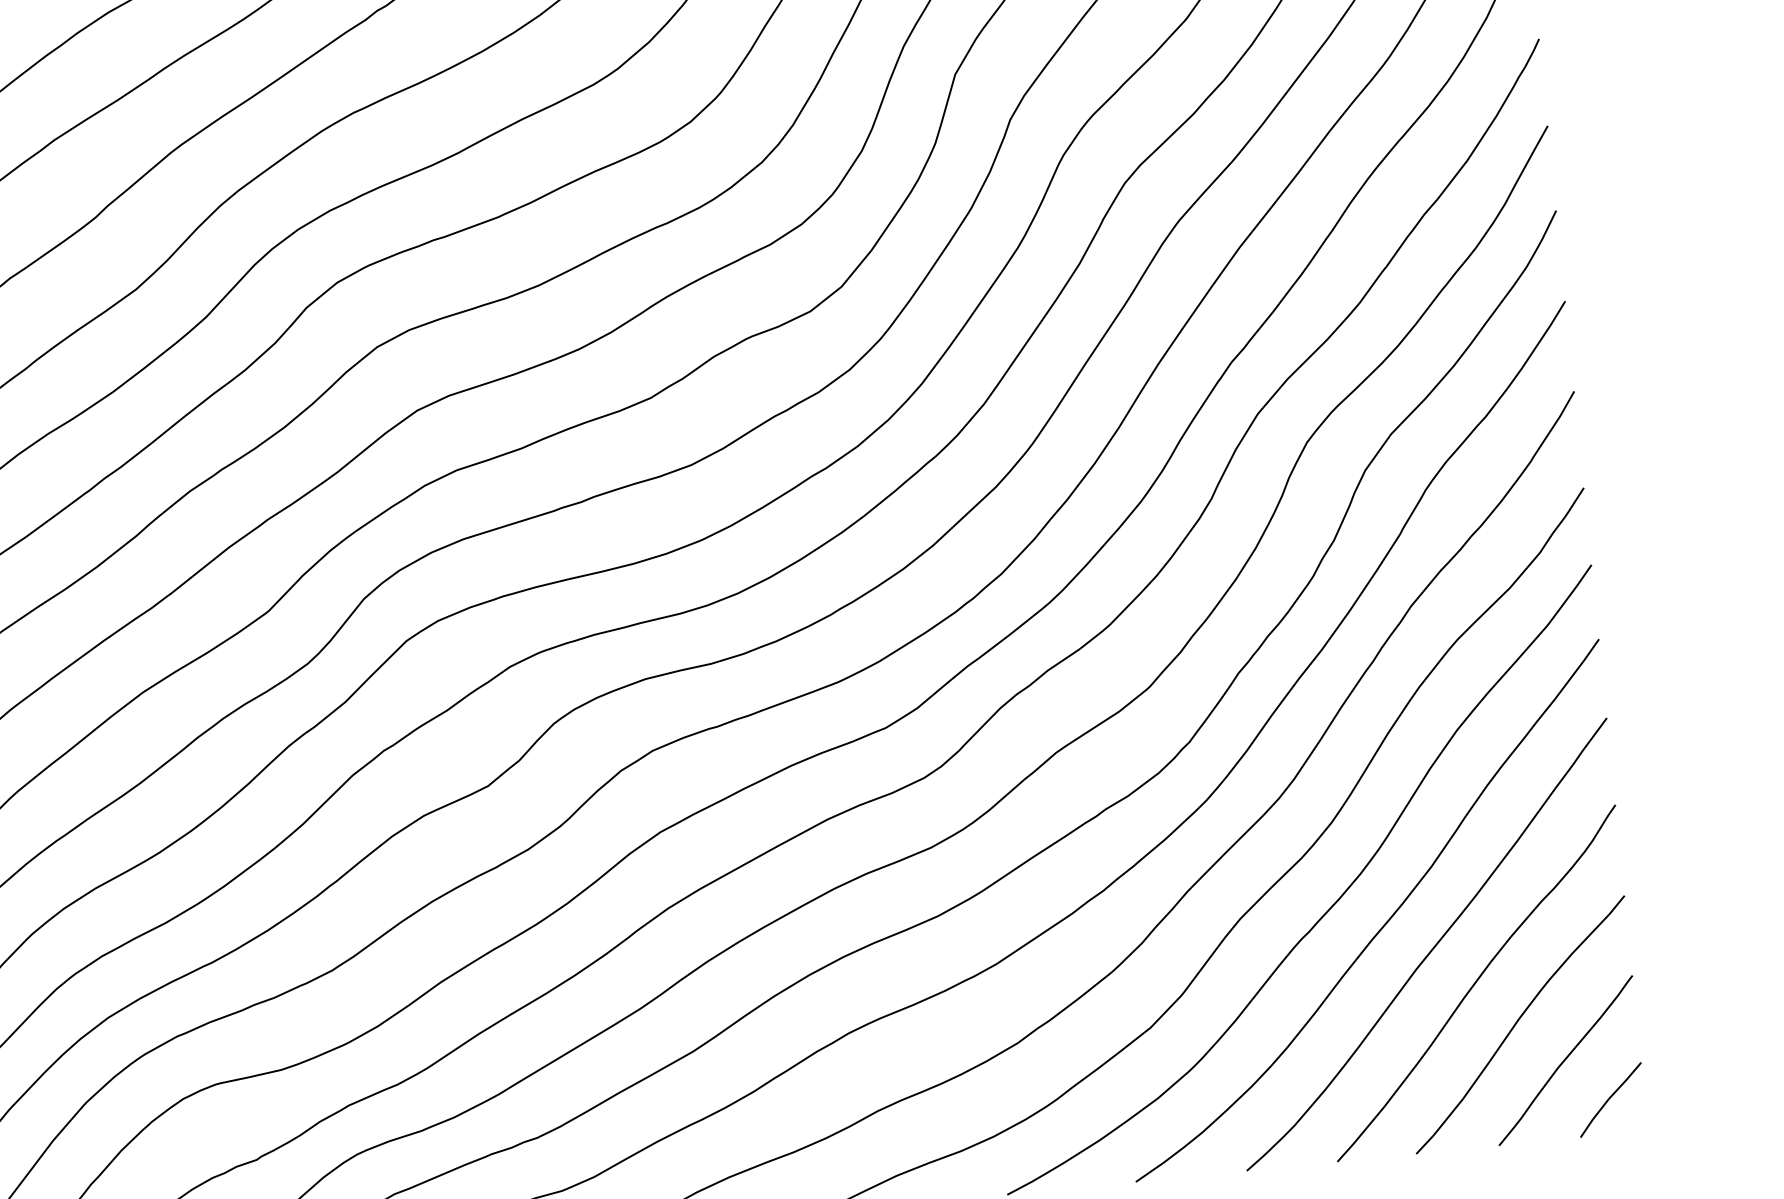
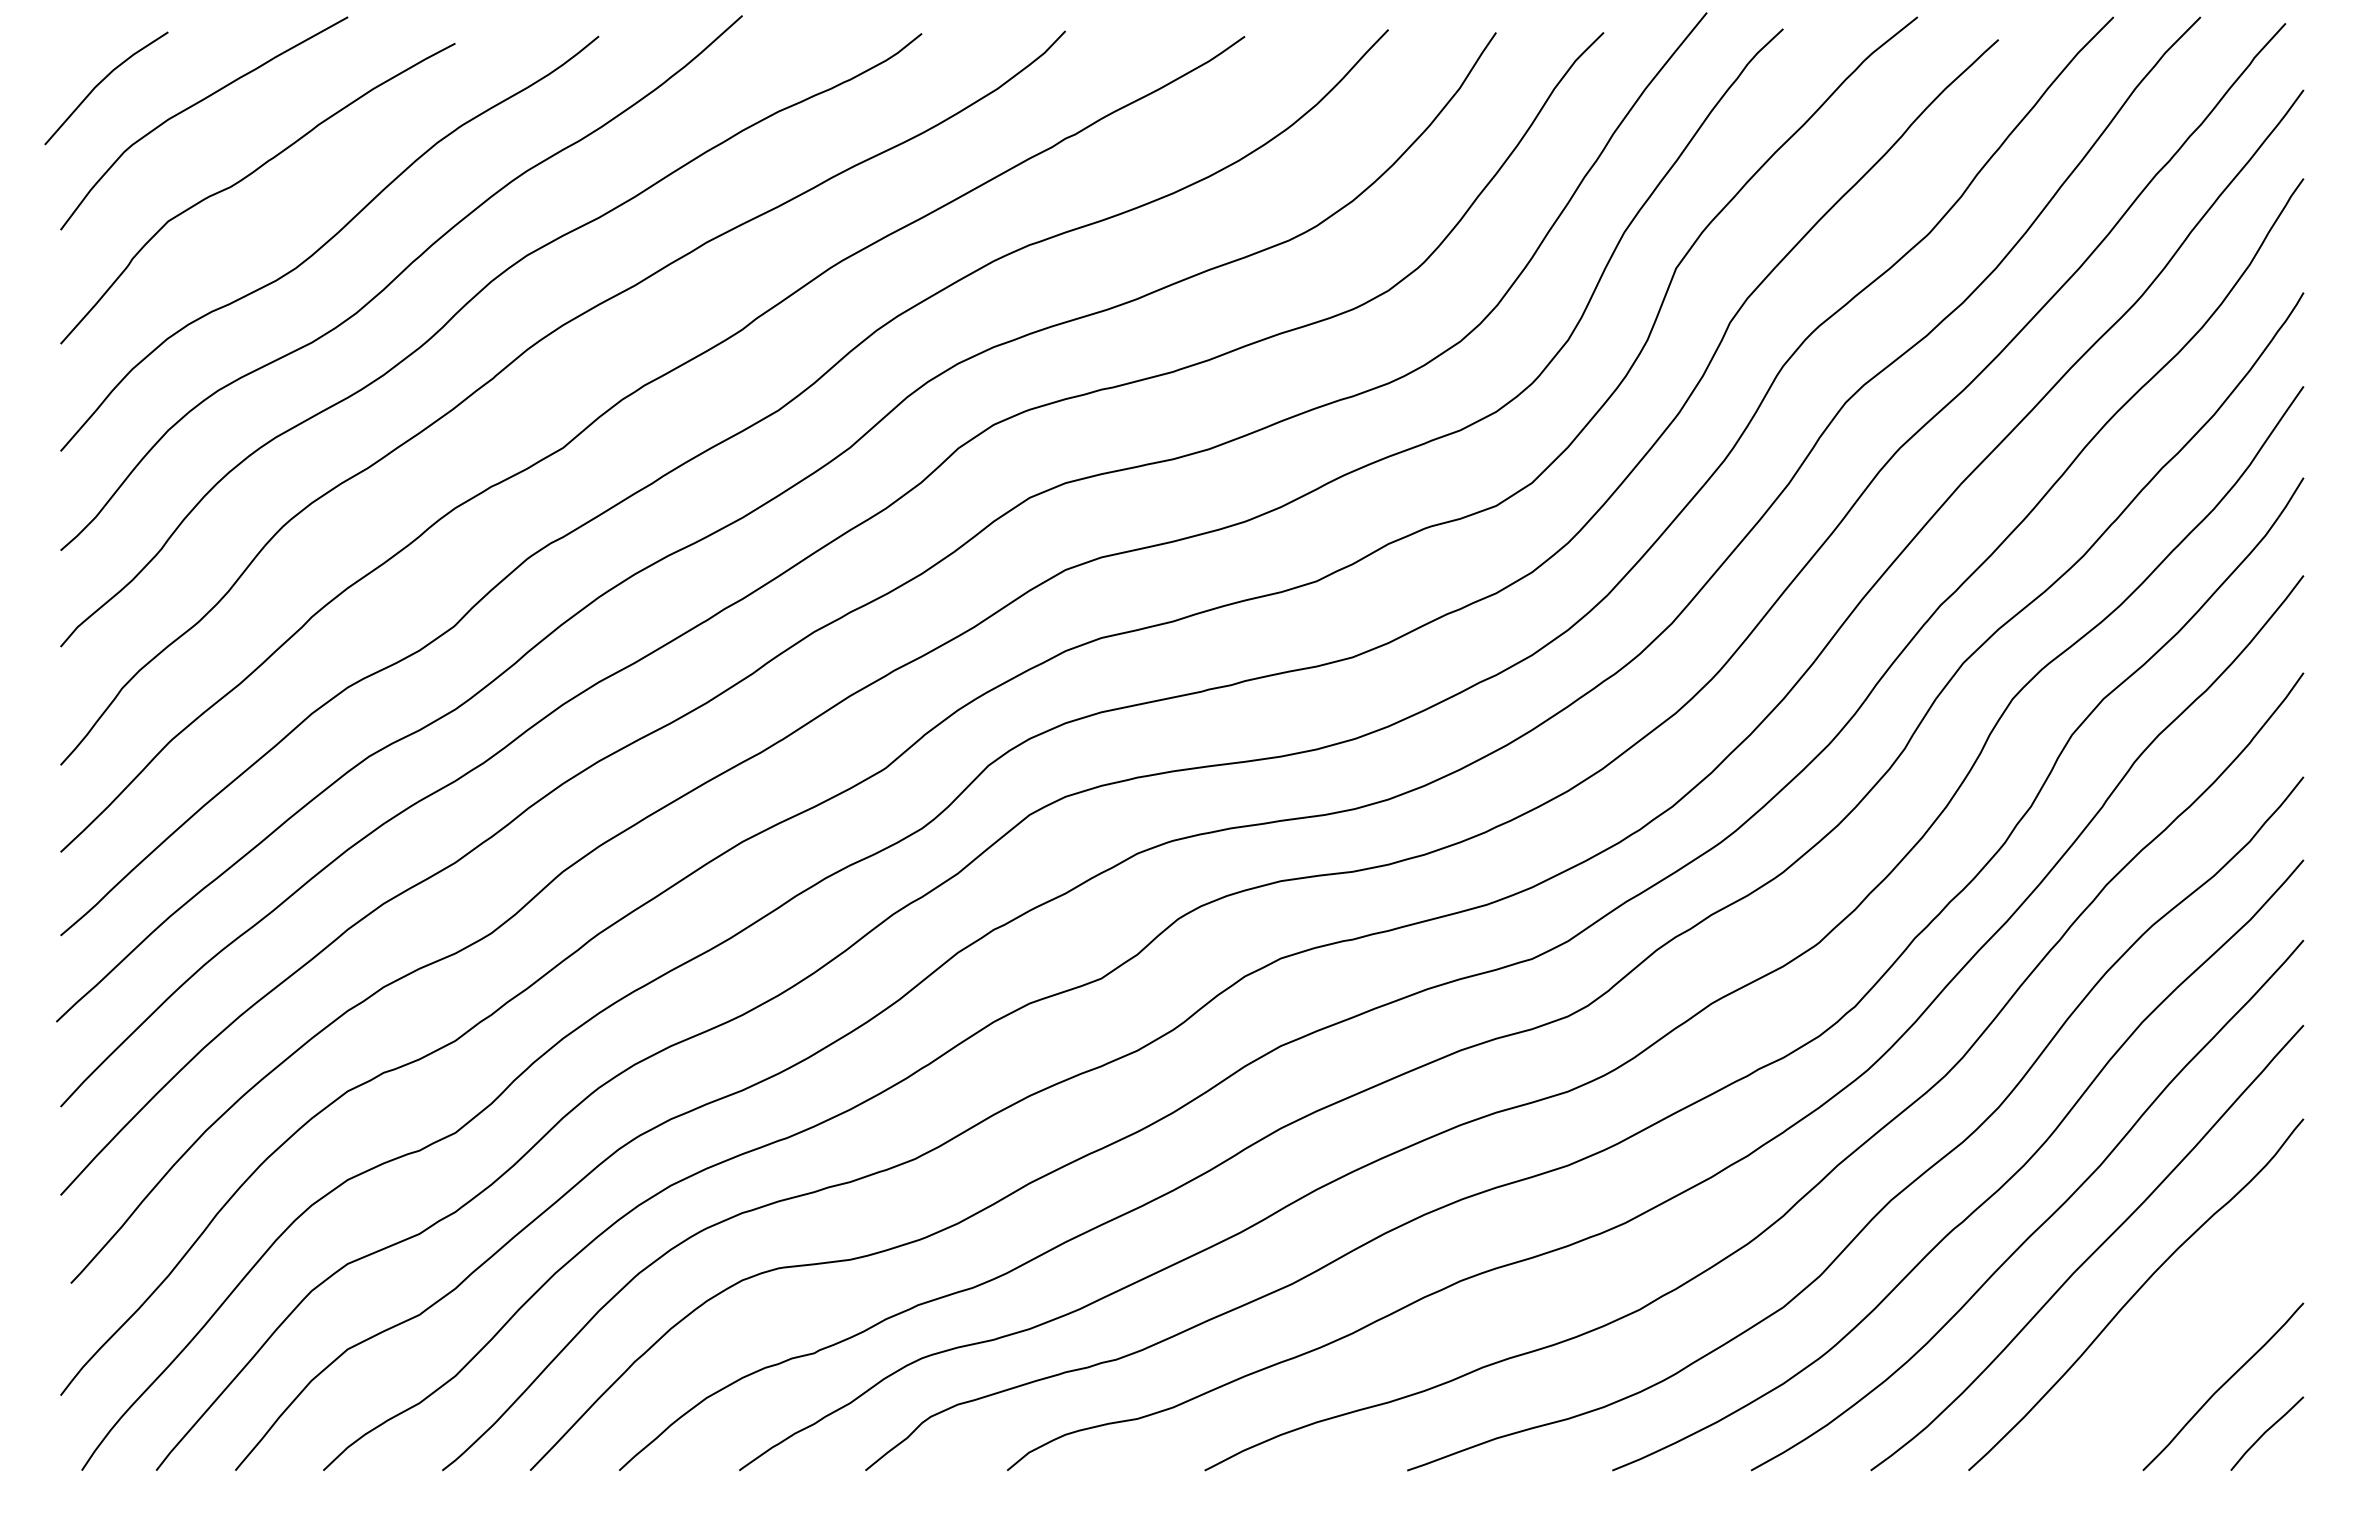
curve: (1518, 1022) -> (2176, 1340), removed

